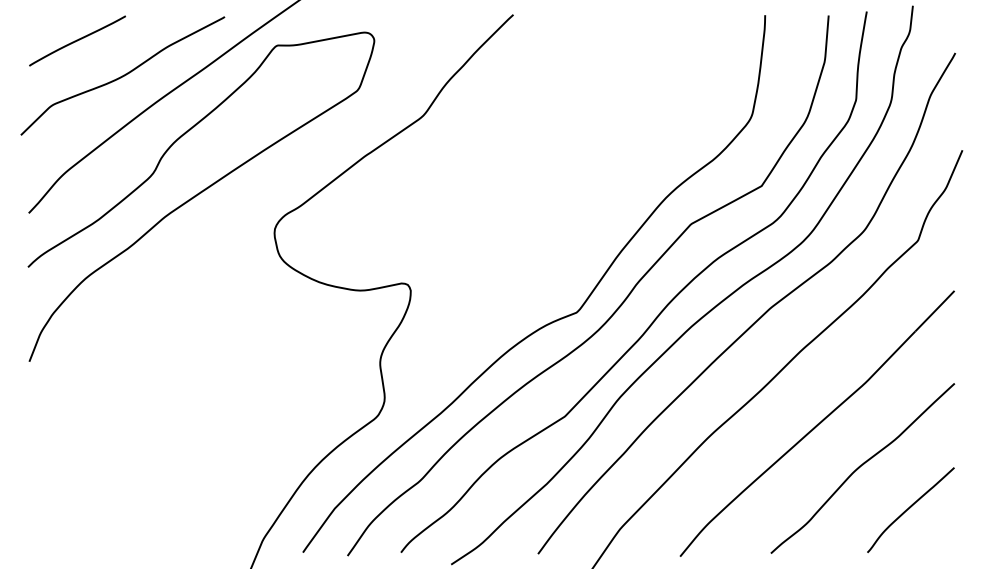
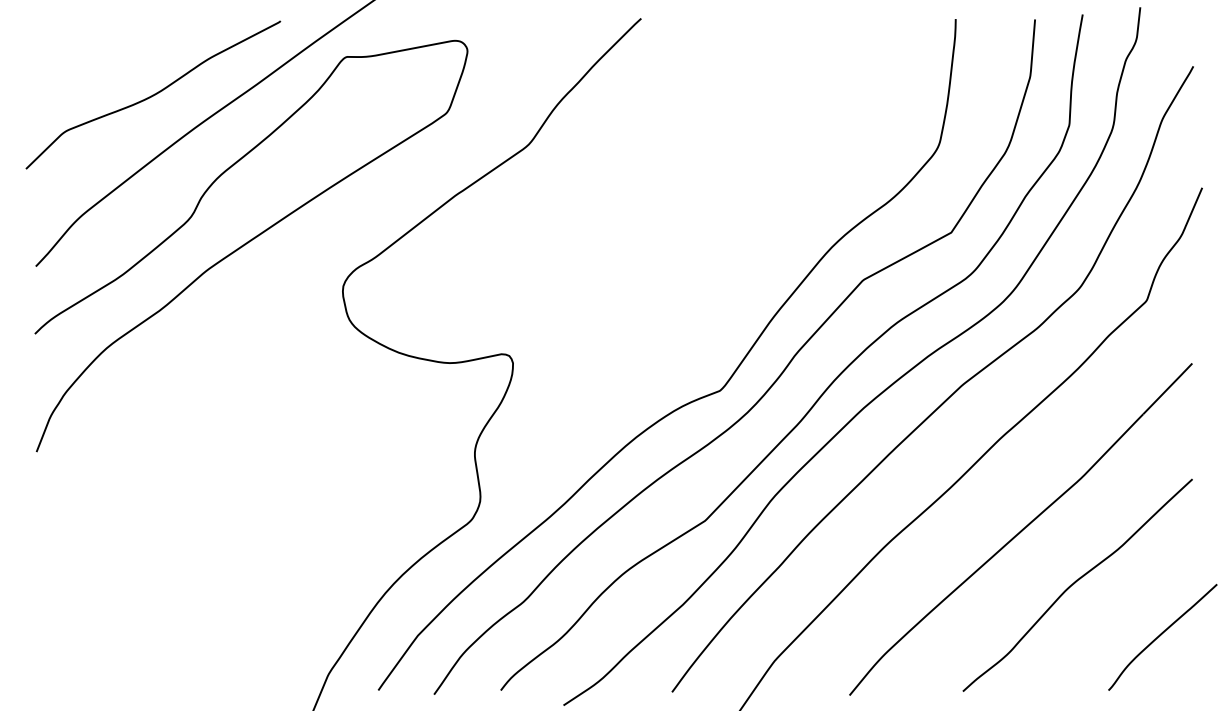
curve: (77, 40) -> (96, 50), removed
curve: (909, 508) -> (1161, 635), moved

